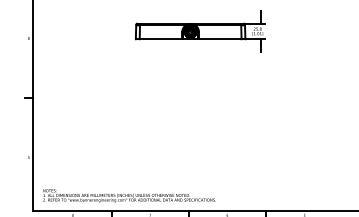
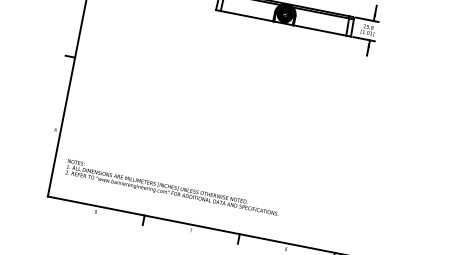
text: (129, 195) -> (173, 187), moved

